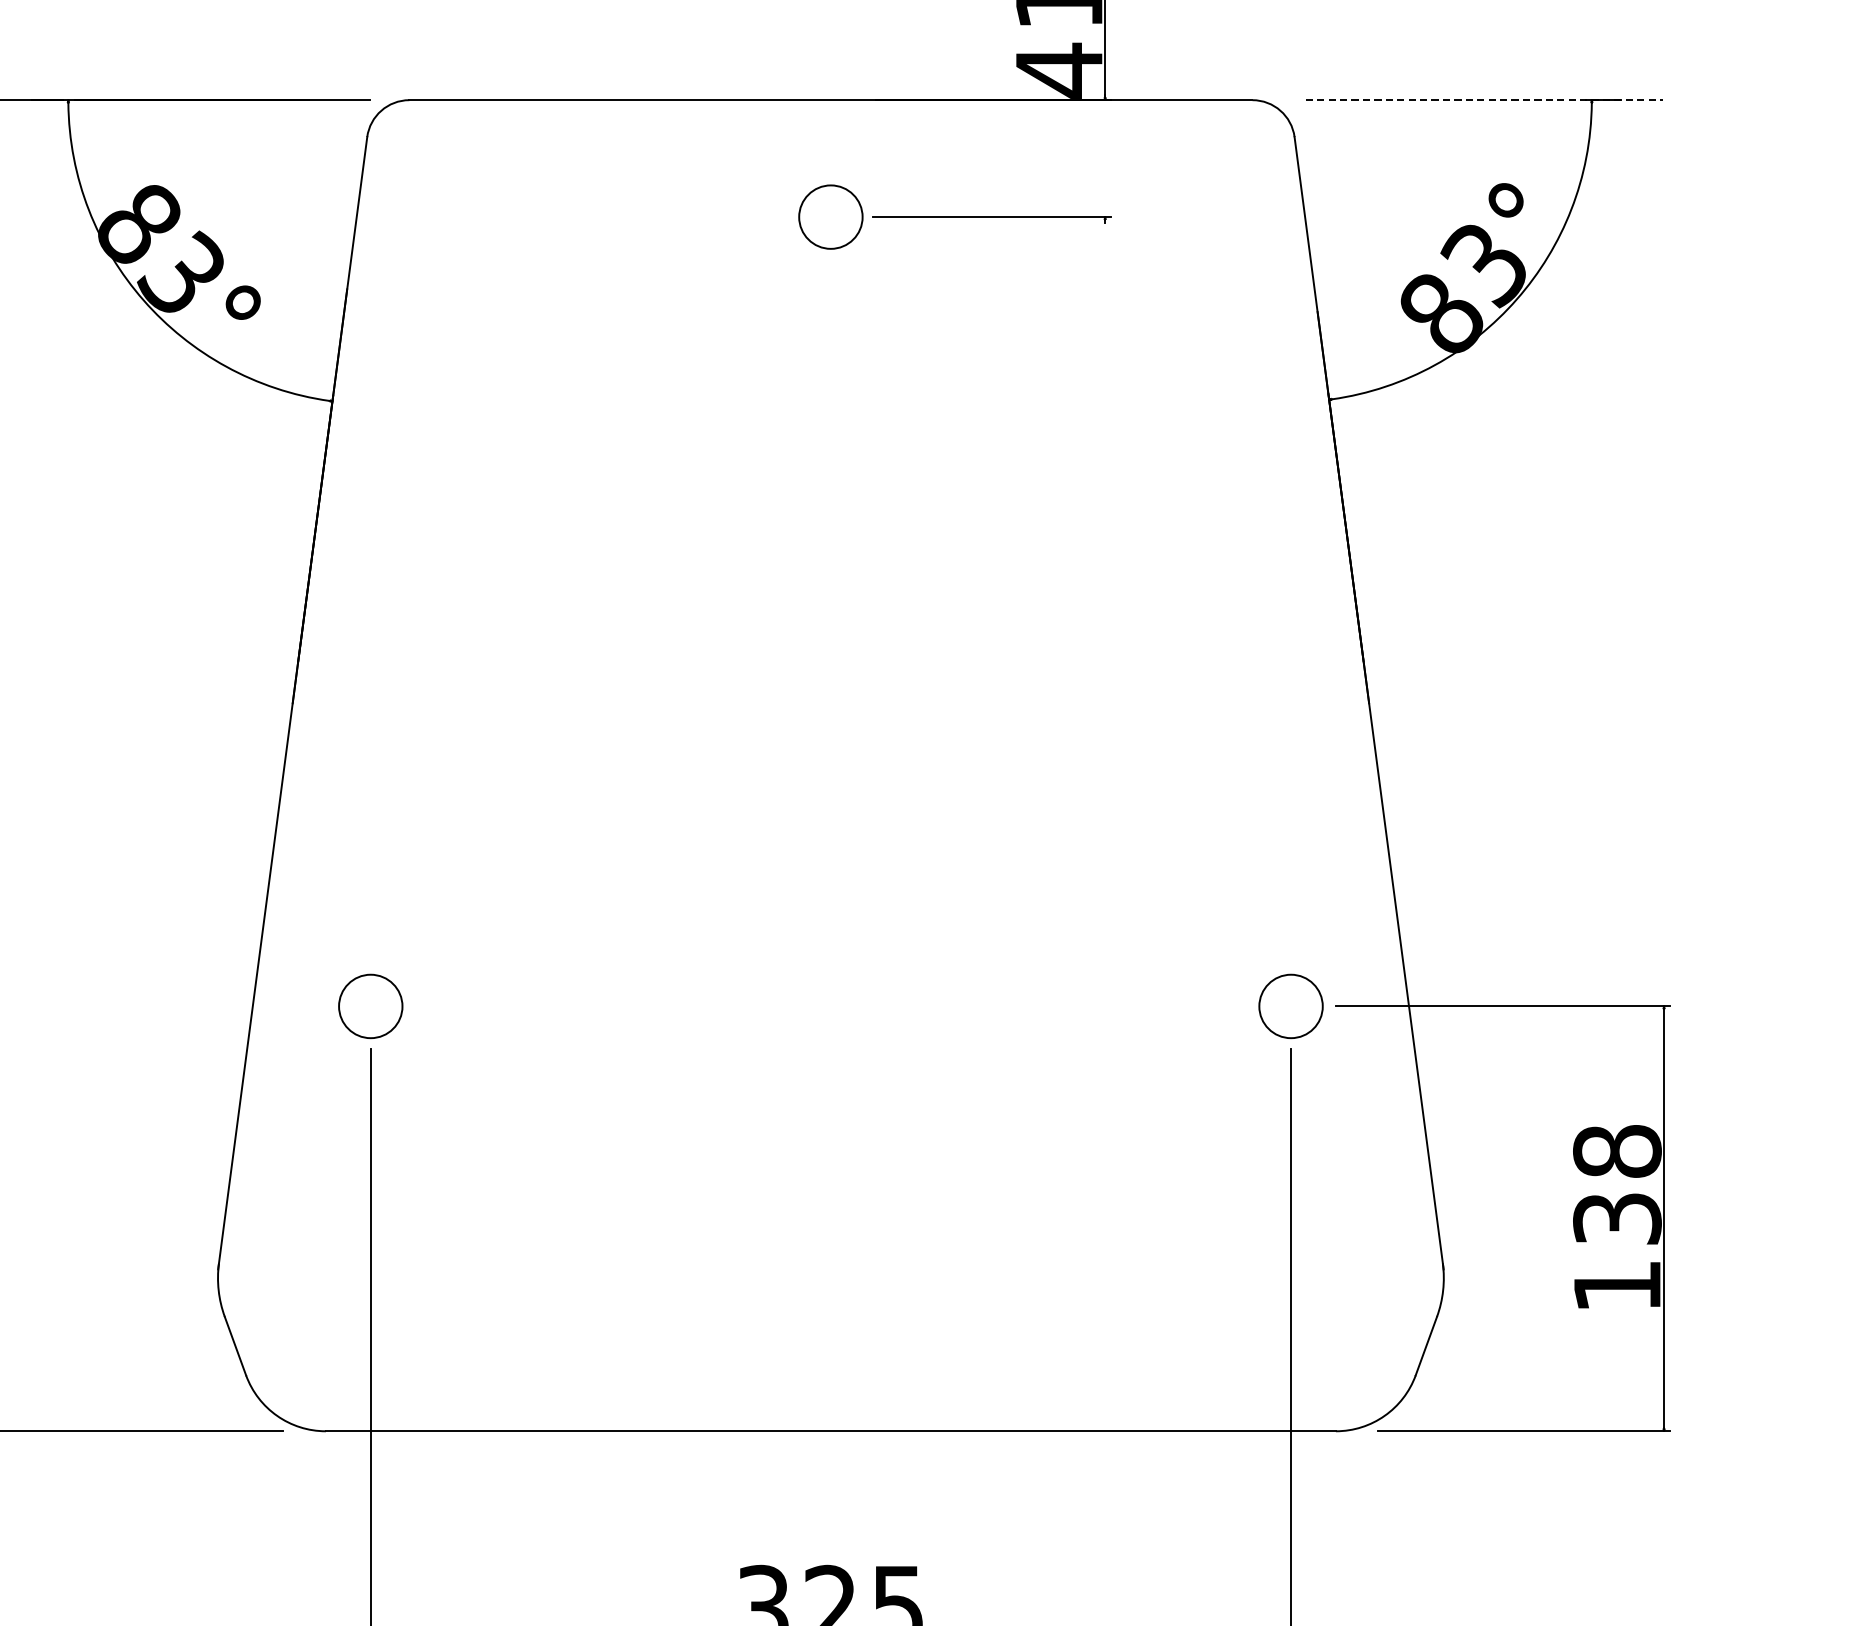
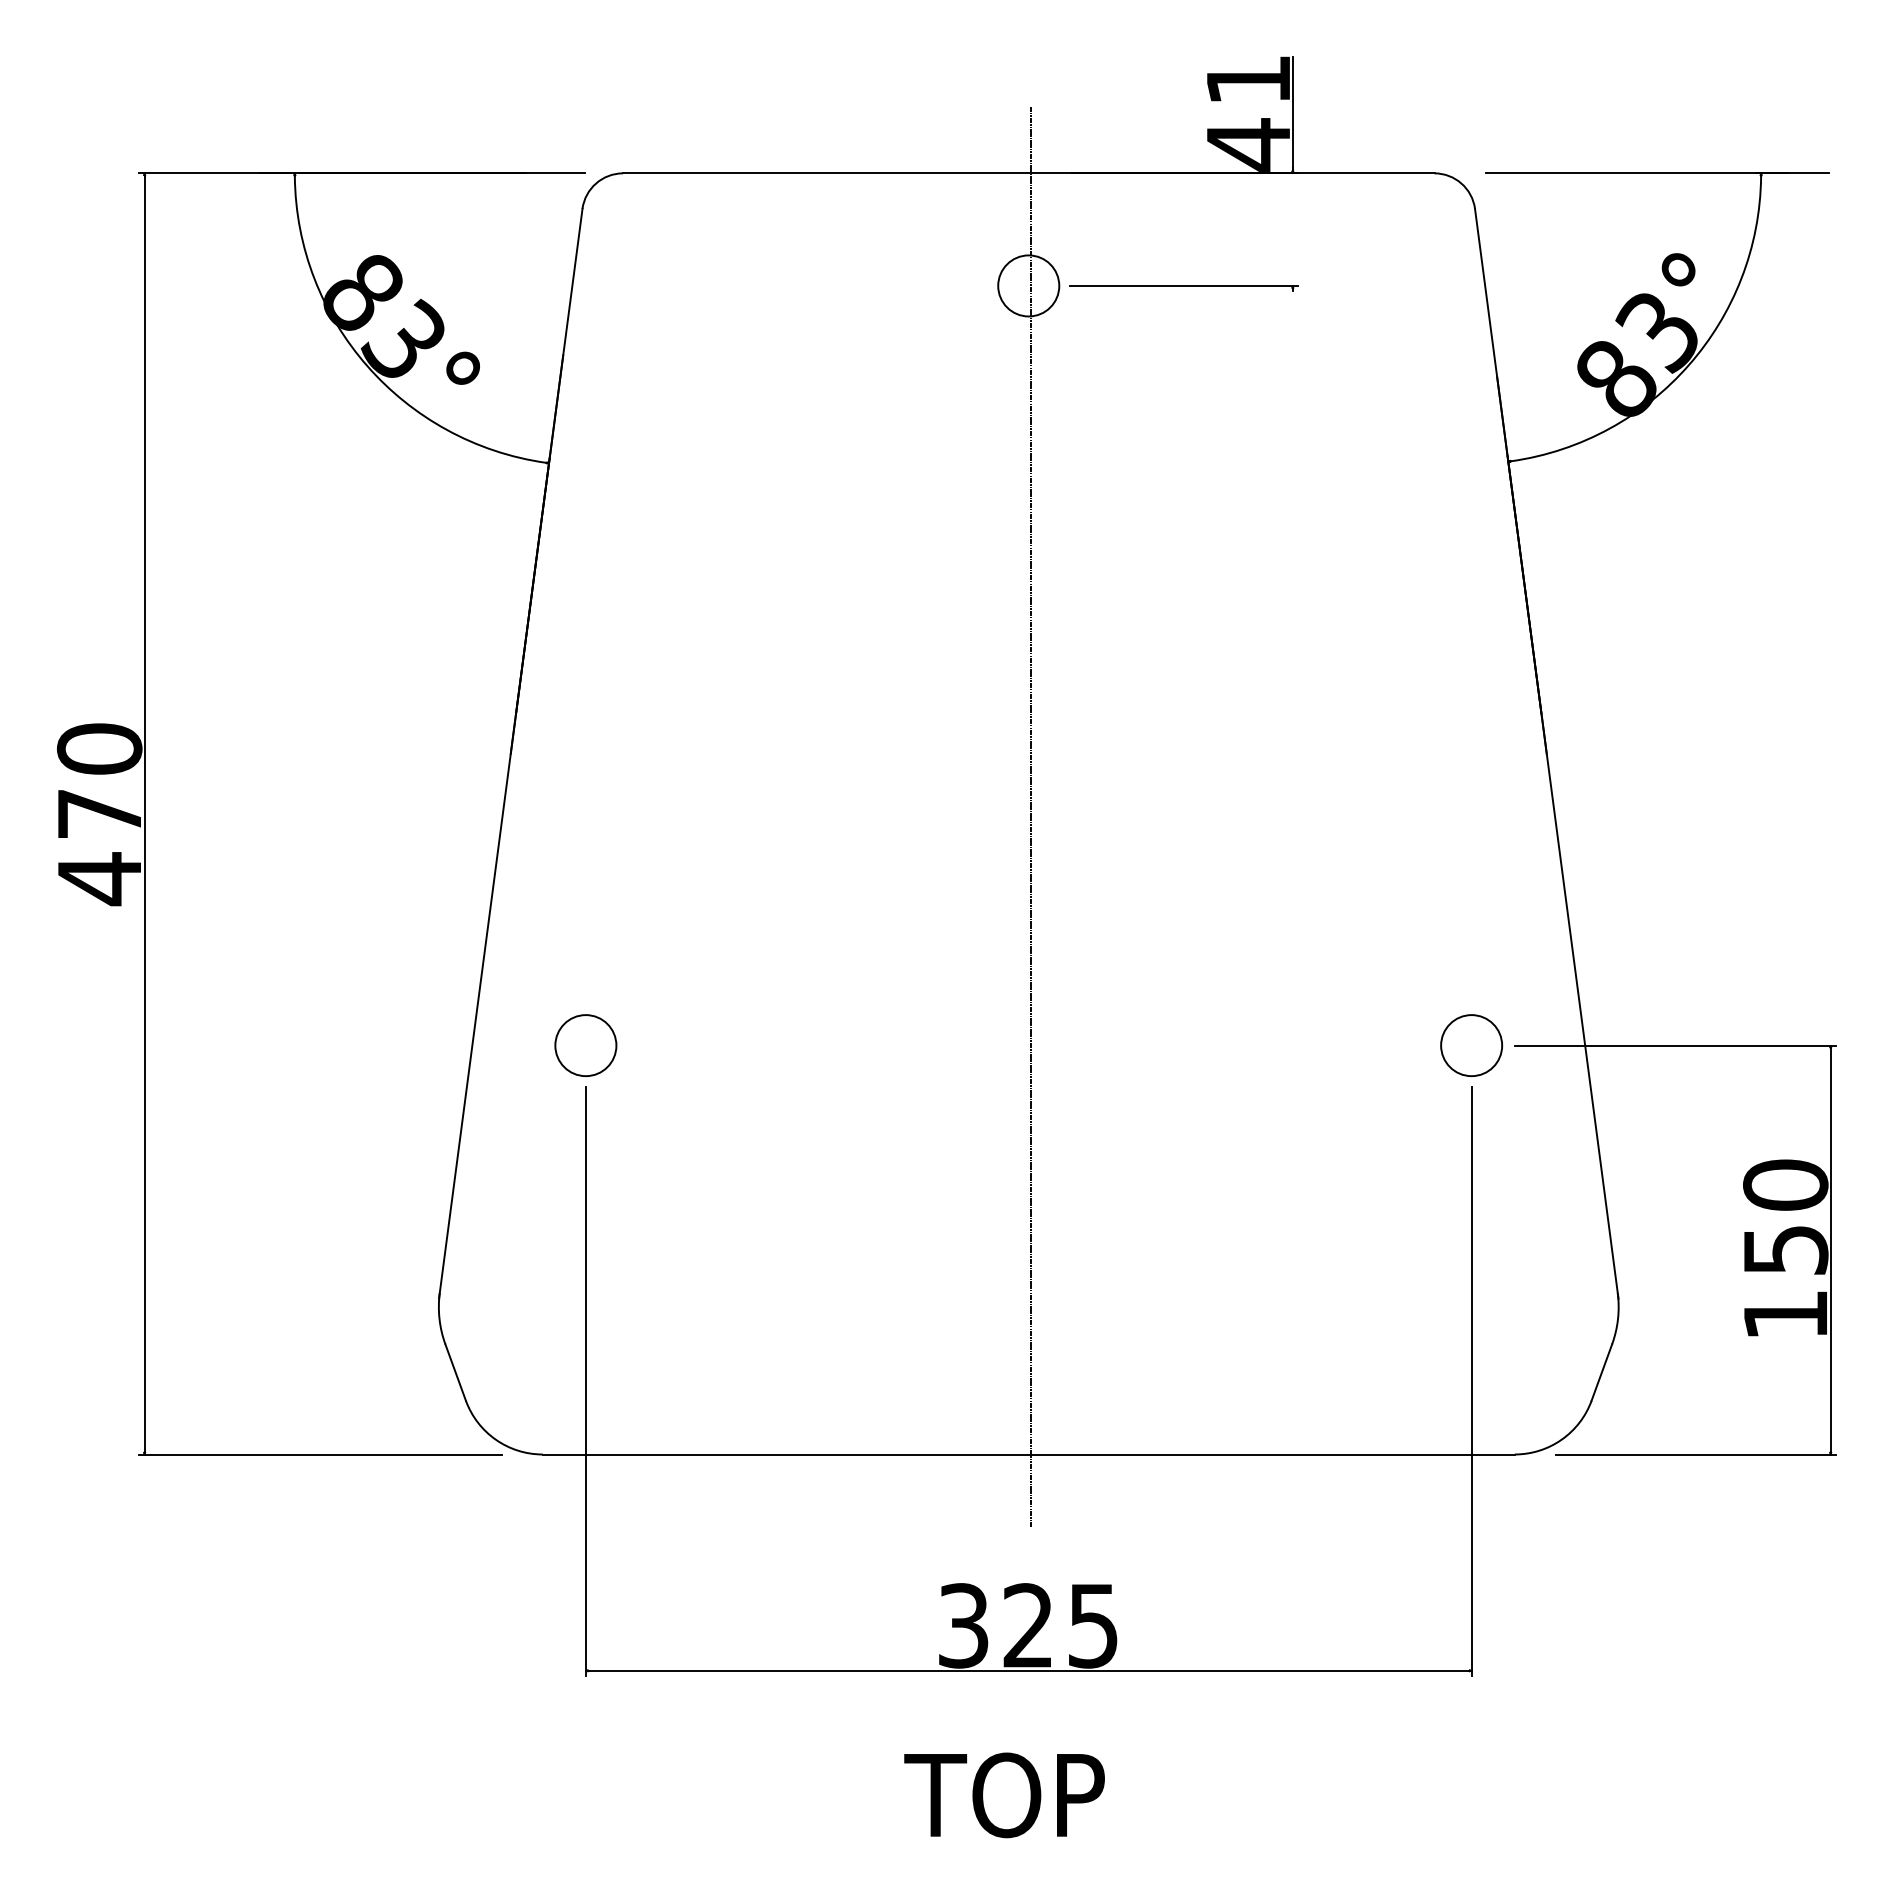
line: (1484, 100) -> (1657, 173), dashed -> solid
line: (833, 769) -> (1031, 817), added
text: (1617, 1183) -> (1785, 1216), 138 -> 150

